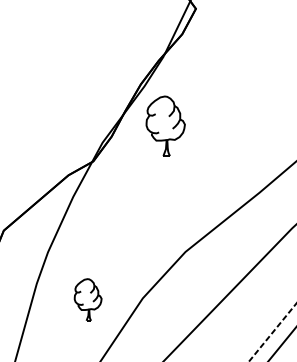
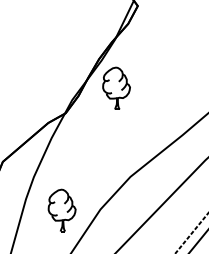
part: (87, 299) -> (61, 210), size x1.43

